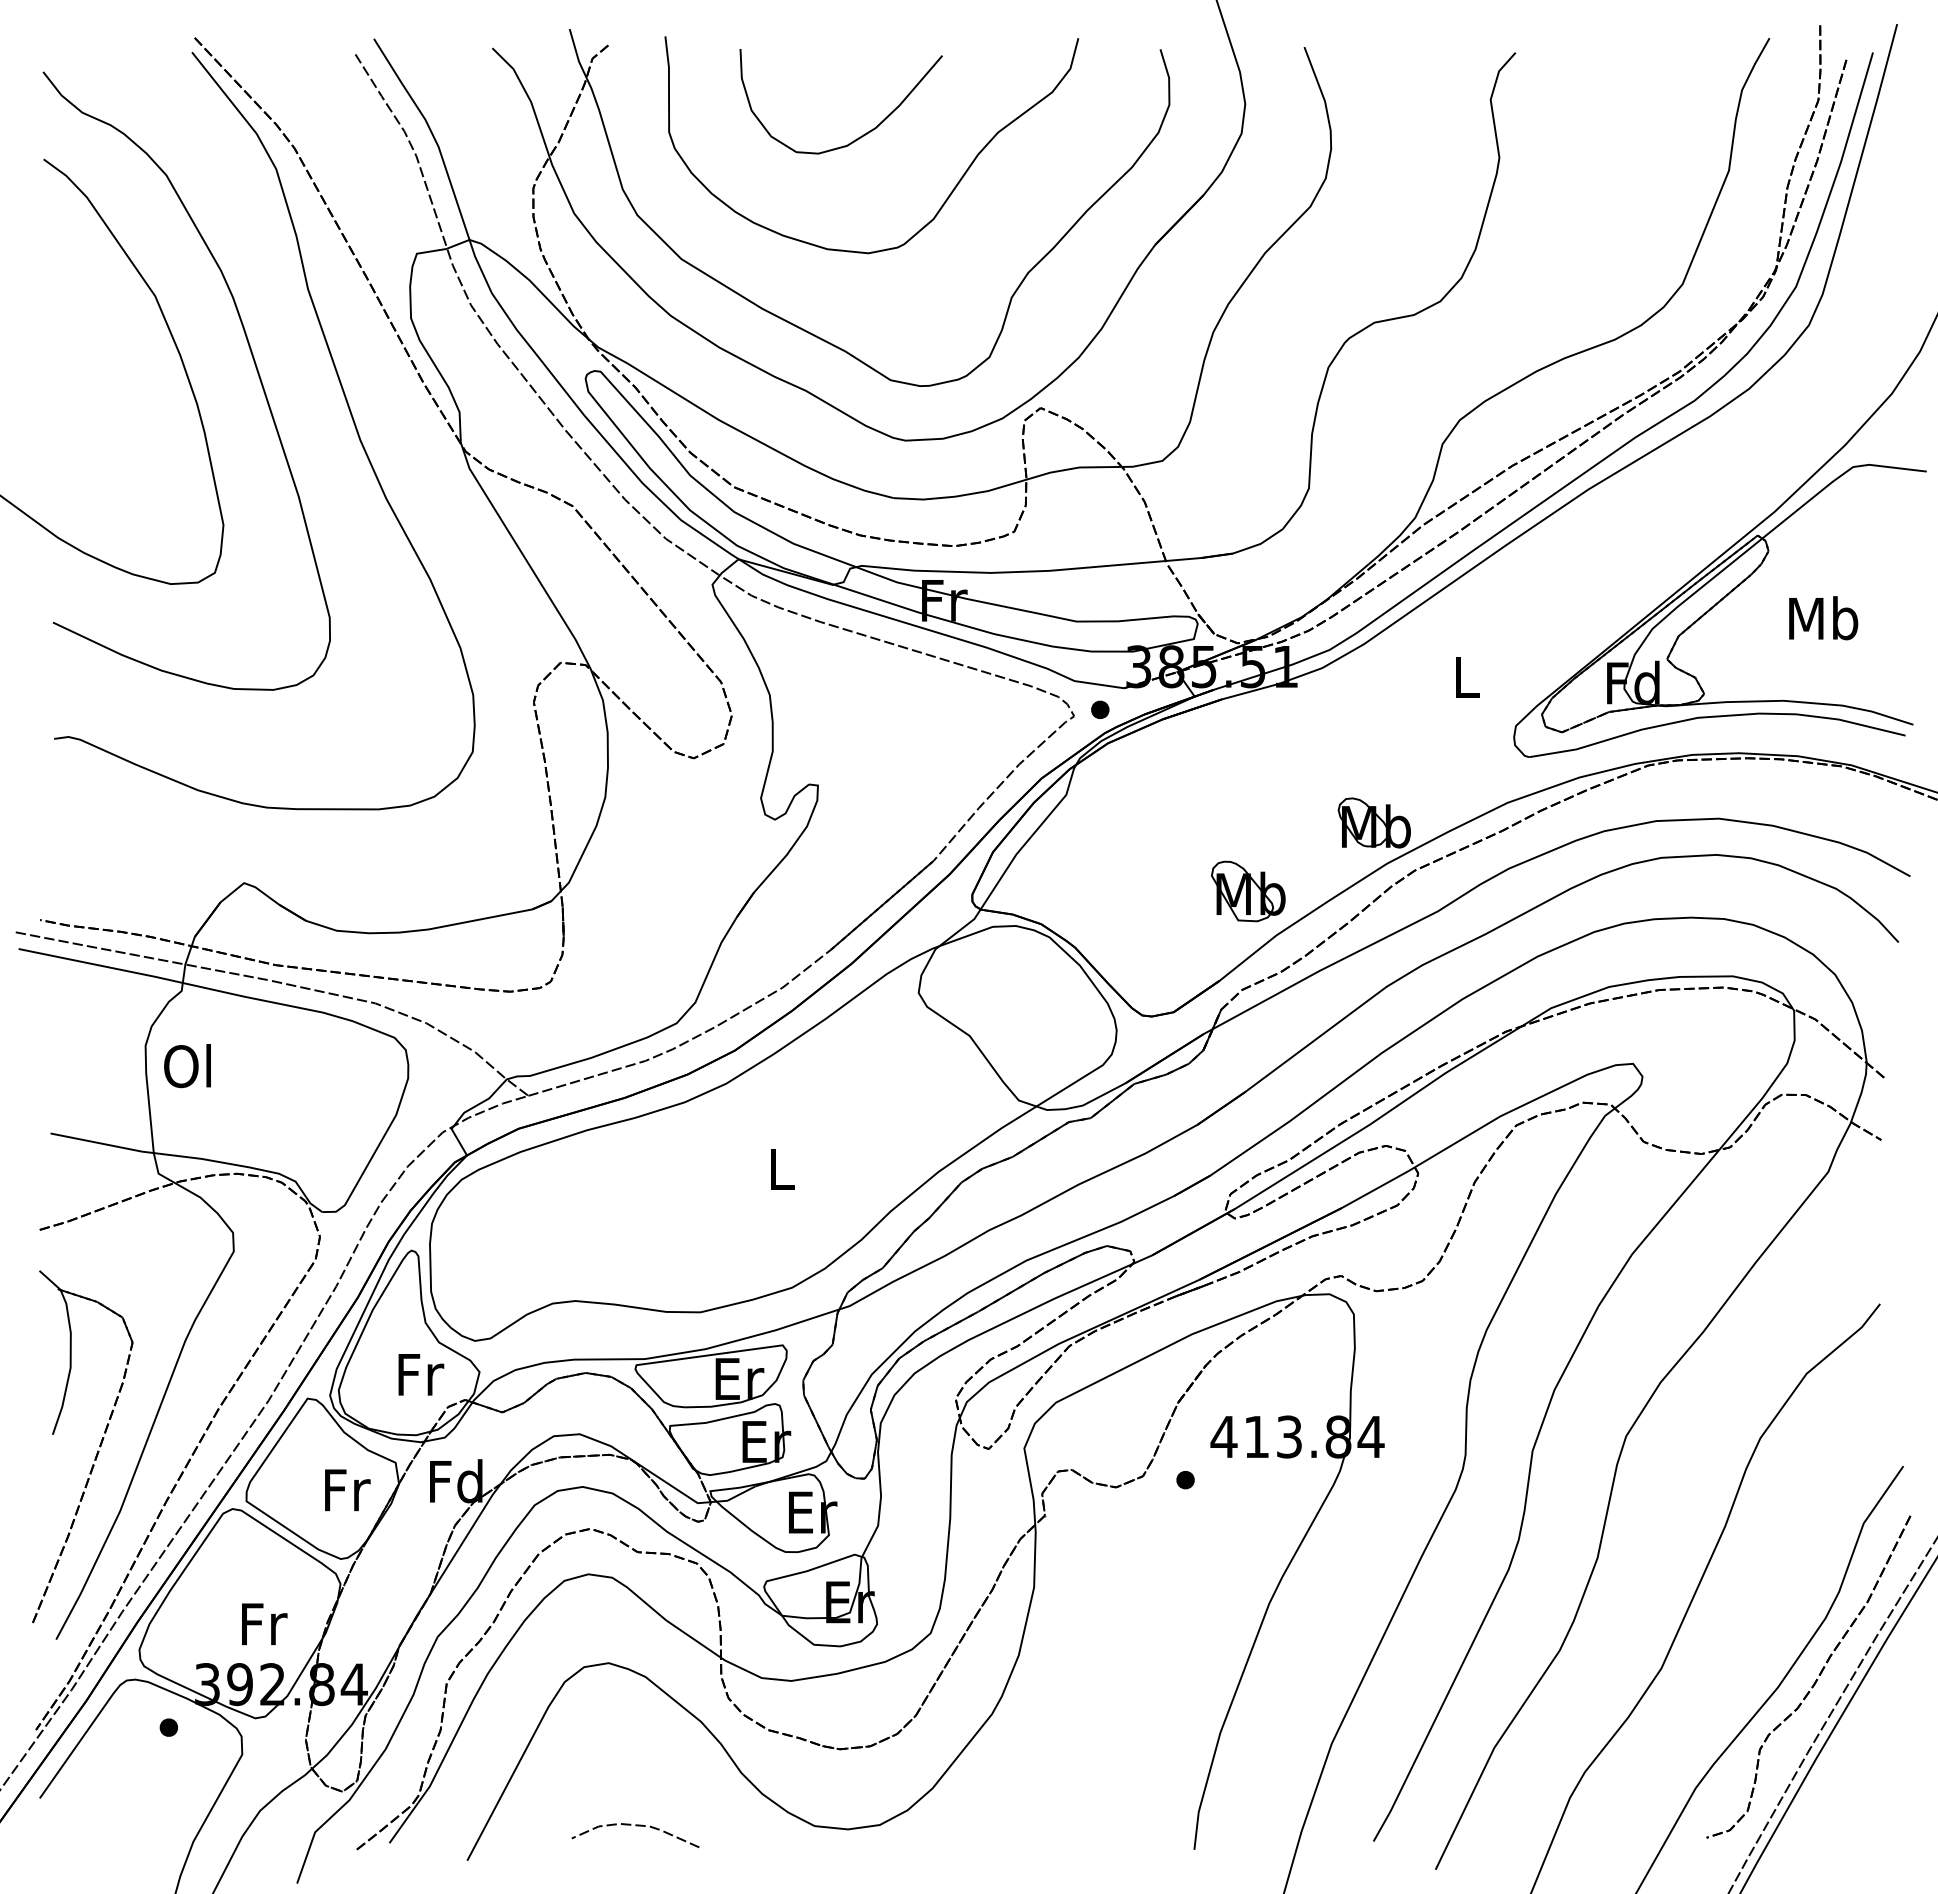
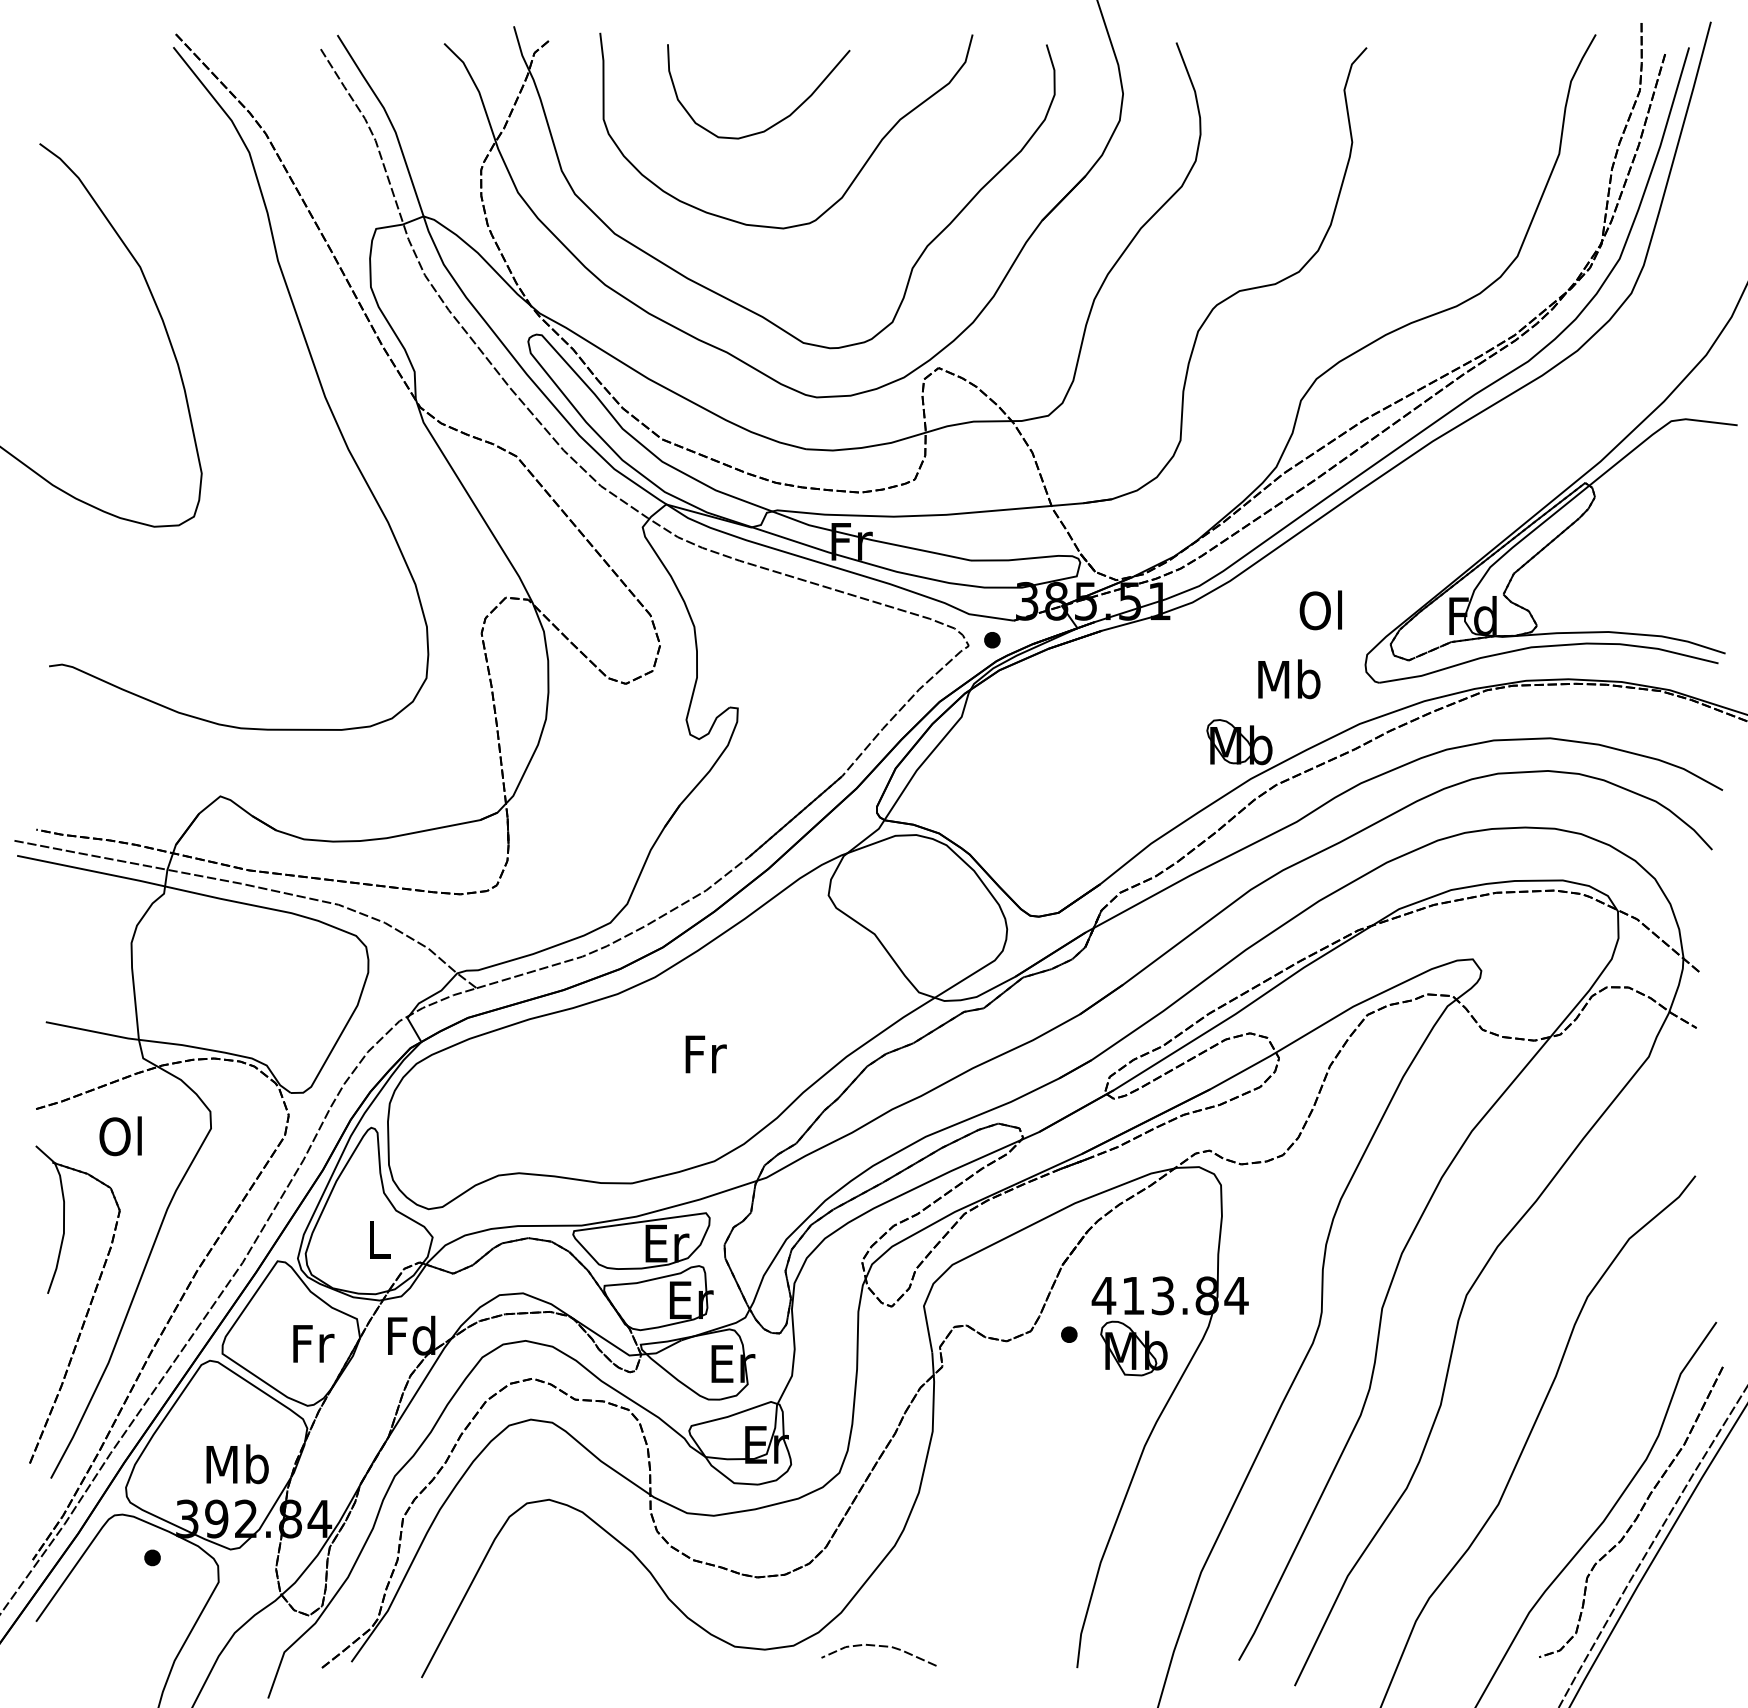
curve: (252, 358) -> (227, 323), removed
text: (1823, 618) -> (1289, 679), moved
text: (1464, 676) -> (1320, 610), L -> Ol
part: (1248, 891) -> (1134, 1348), moved
text: (187, 1066) -> (120, 1136), moved
text: (782, 1169) -> (705, 1054), L -> Fr
text: (421, 1374) -> (380, 1239), Fr -> L
text: (262, 1623) -> (236, 1464), Fr -> Mb
curve: (635, 1826) -> (878, 1647), moved

